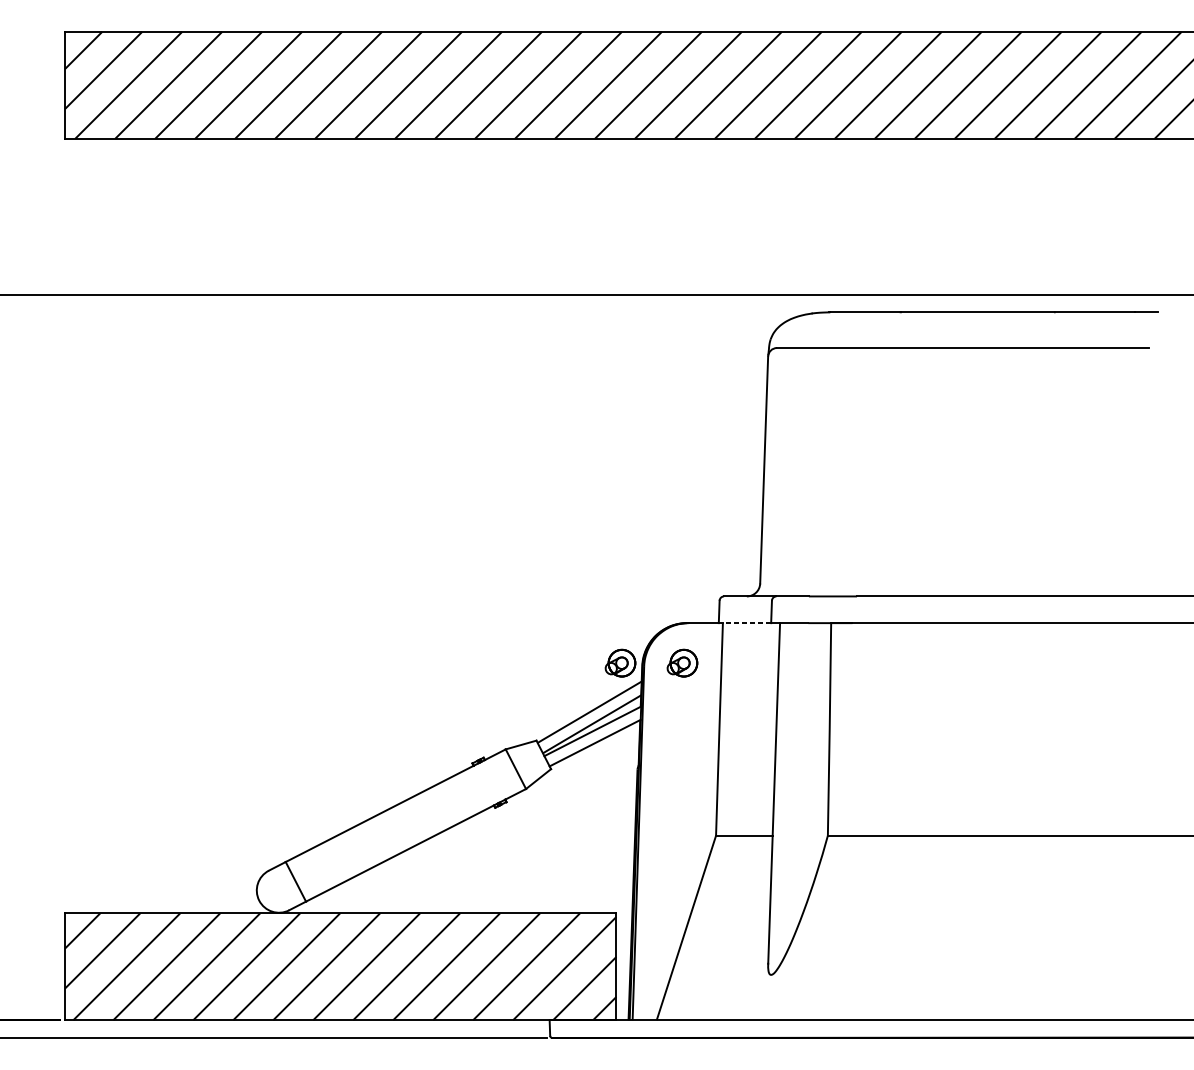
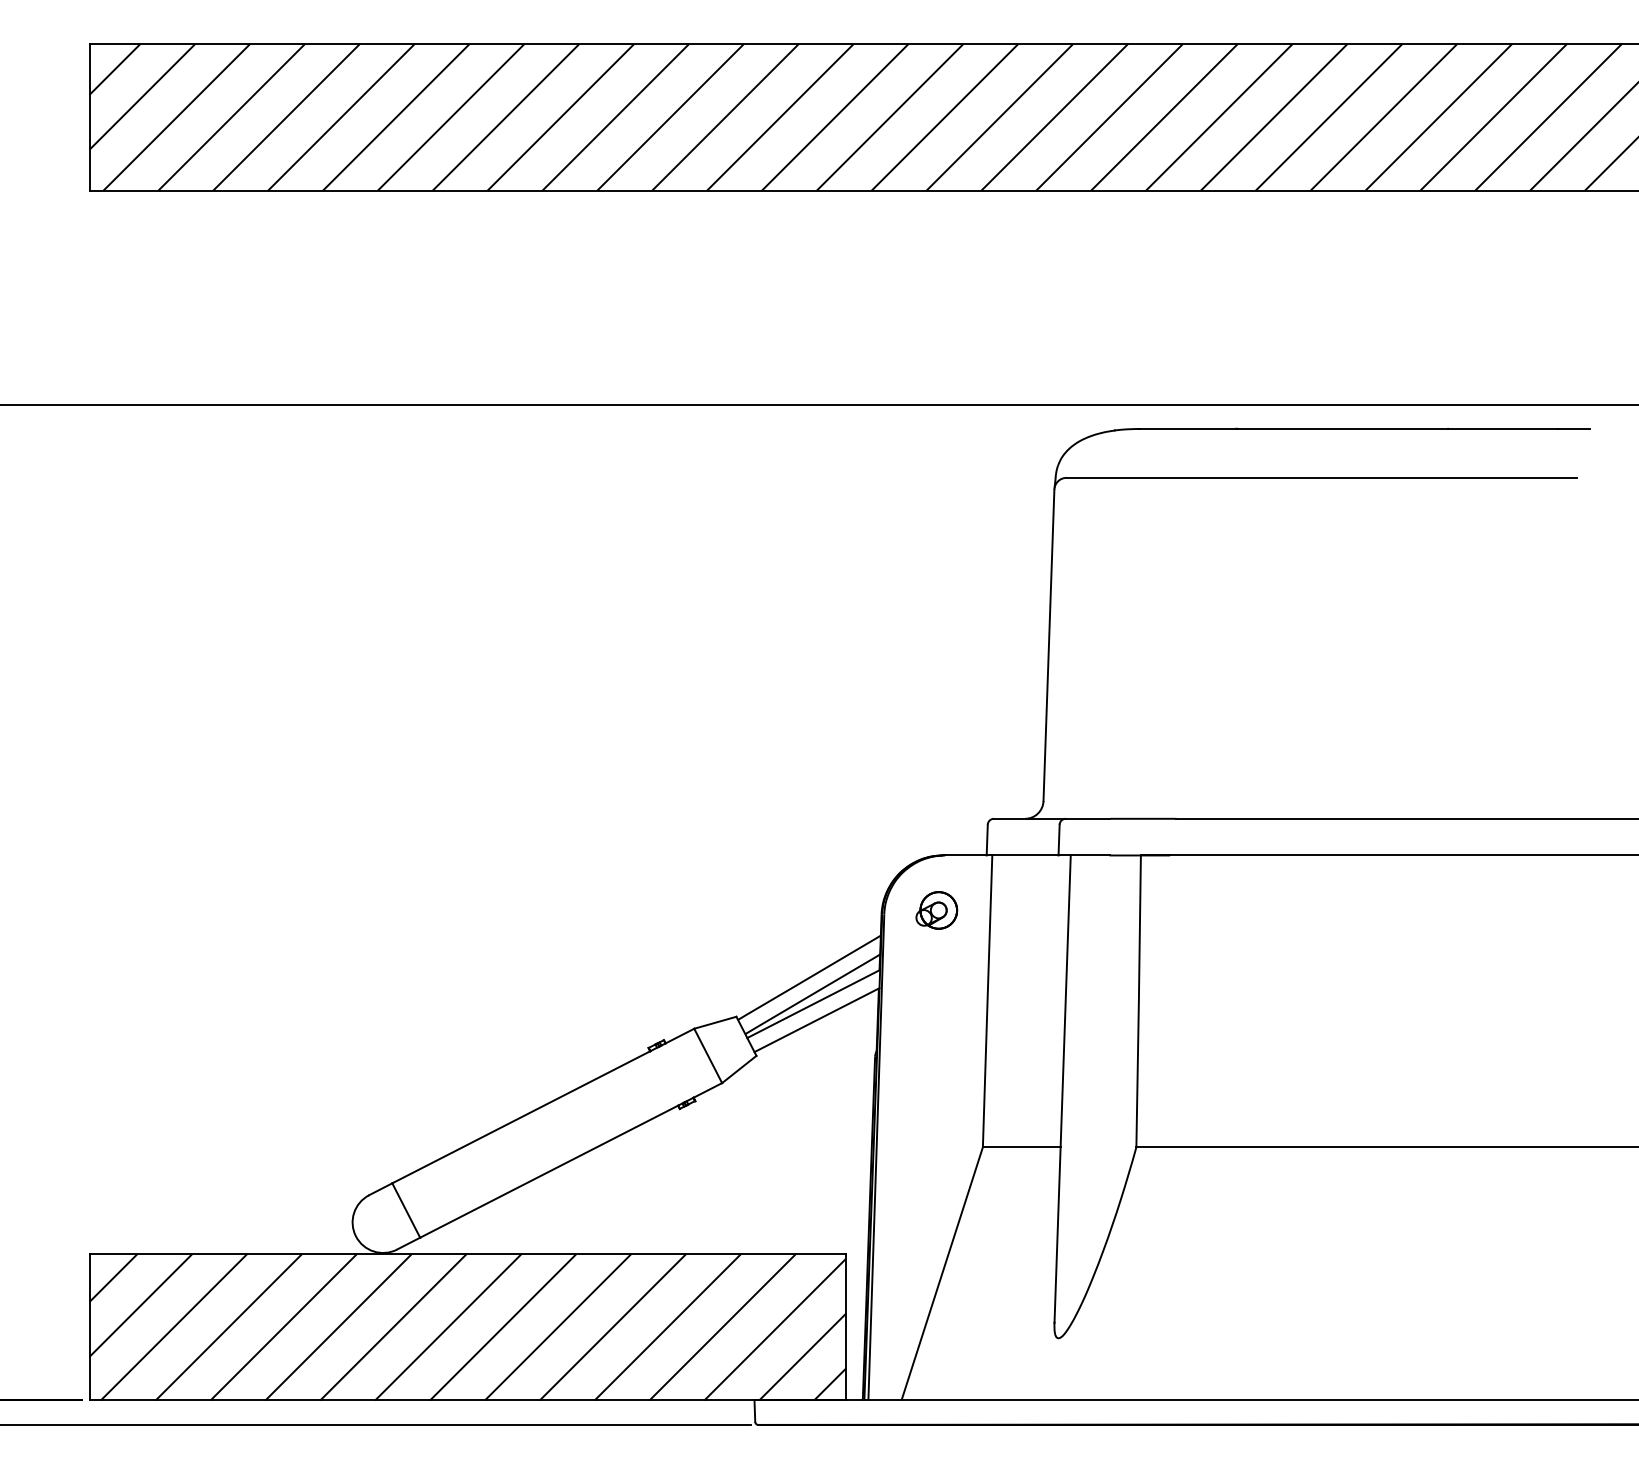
line: (746, 623) -> (1024, 855), dashed -> solid
part: (620, 663) -> (851, 910), removed

